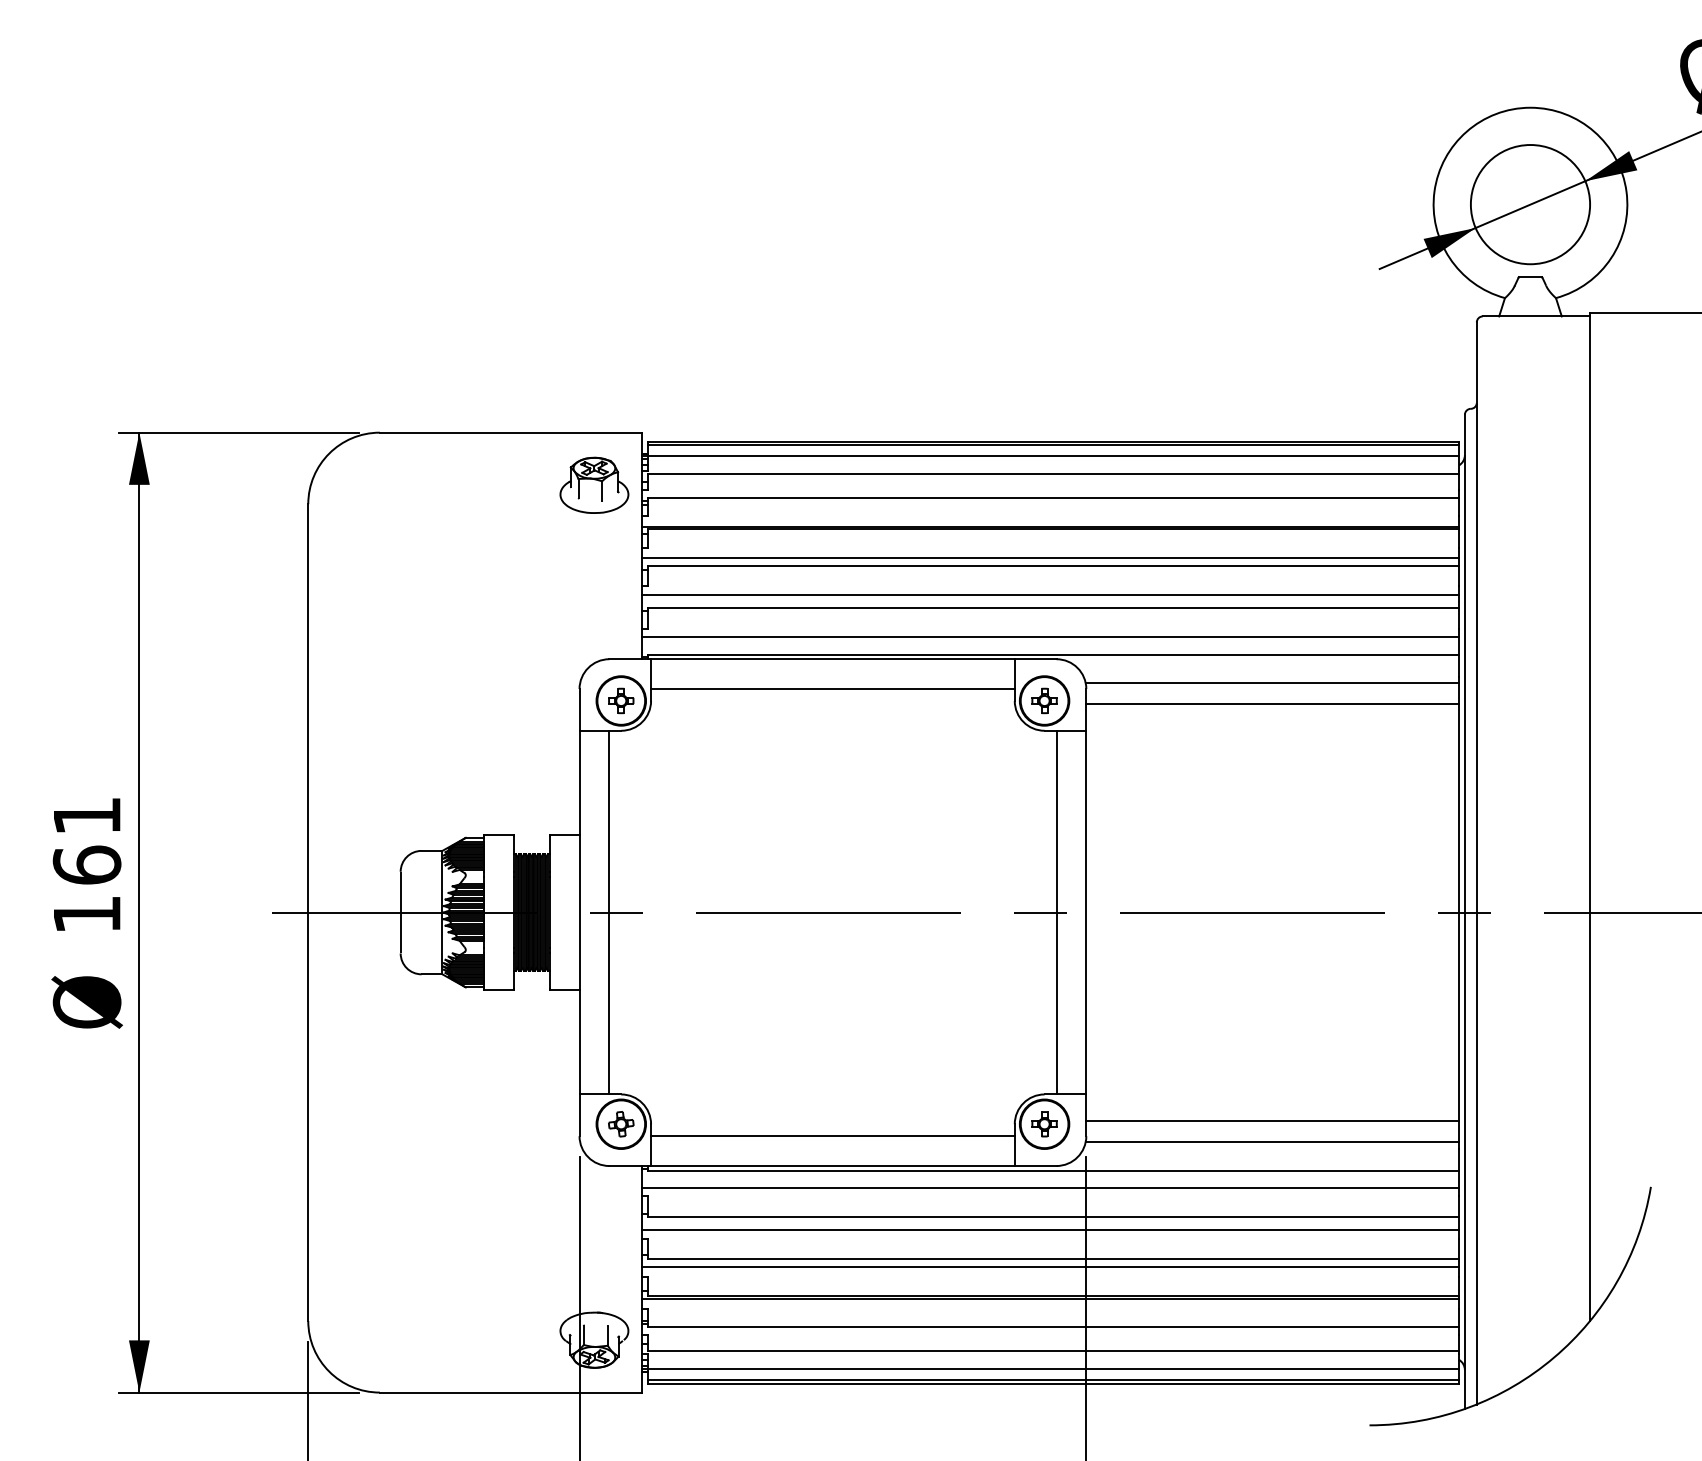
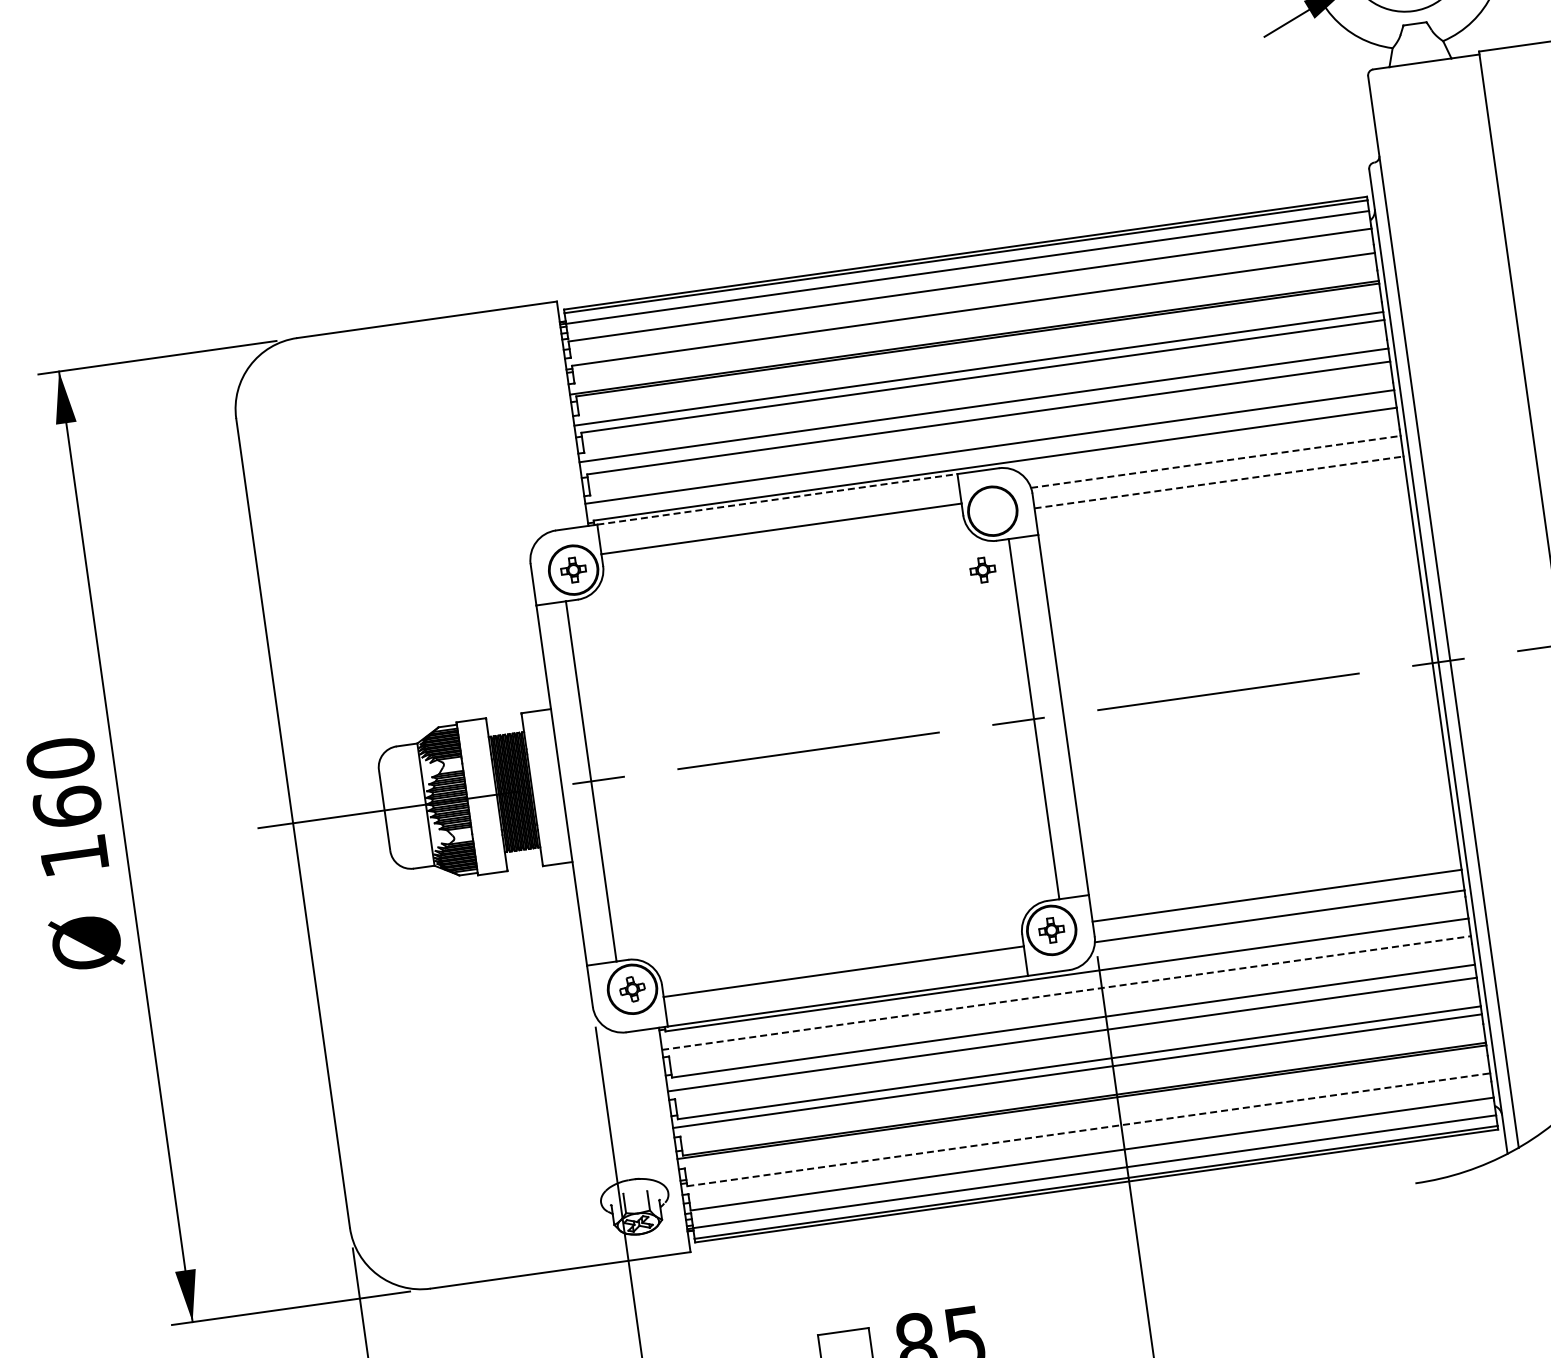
part: (594, 484) -> (516, 359), removed
line: (832, 659) -> (777, 499), solid -> dashed
line: (1272, 683) -> (1216, 462), solid -> dashed
part: (1044, 700) -> (982, 569), moved
line: (1273, 703) -> (1219, 481), solid -> dashed
text: (86, 815) -> (59, 757), 161 -> 160
line: (1051, 1188) -> (1067, 993), solid -> dashed
line: (1054, 1326) -> (1089, 1129), solid -> dashed

